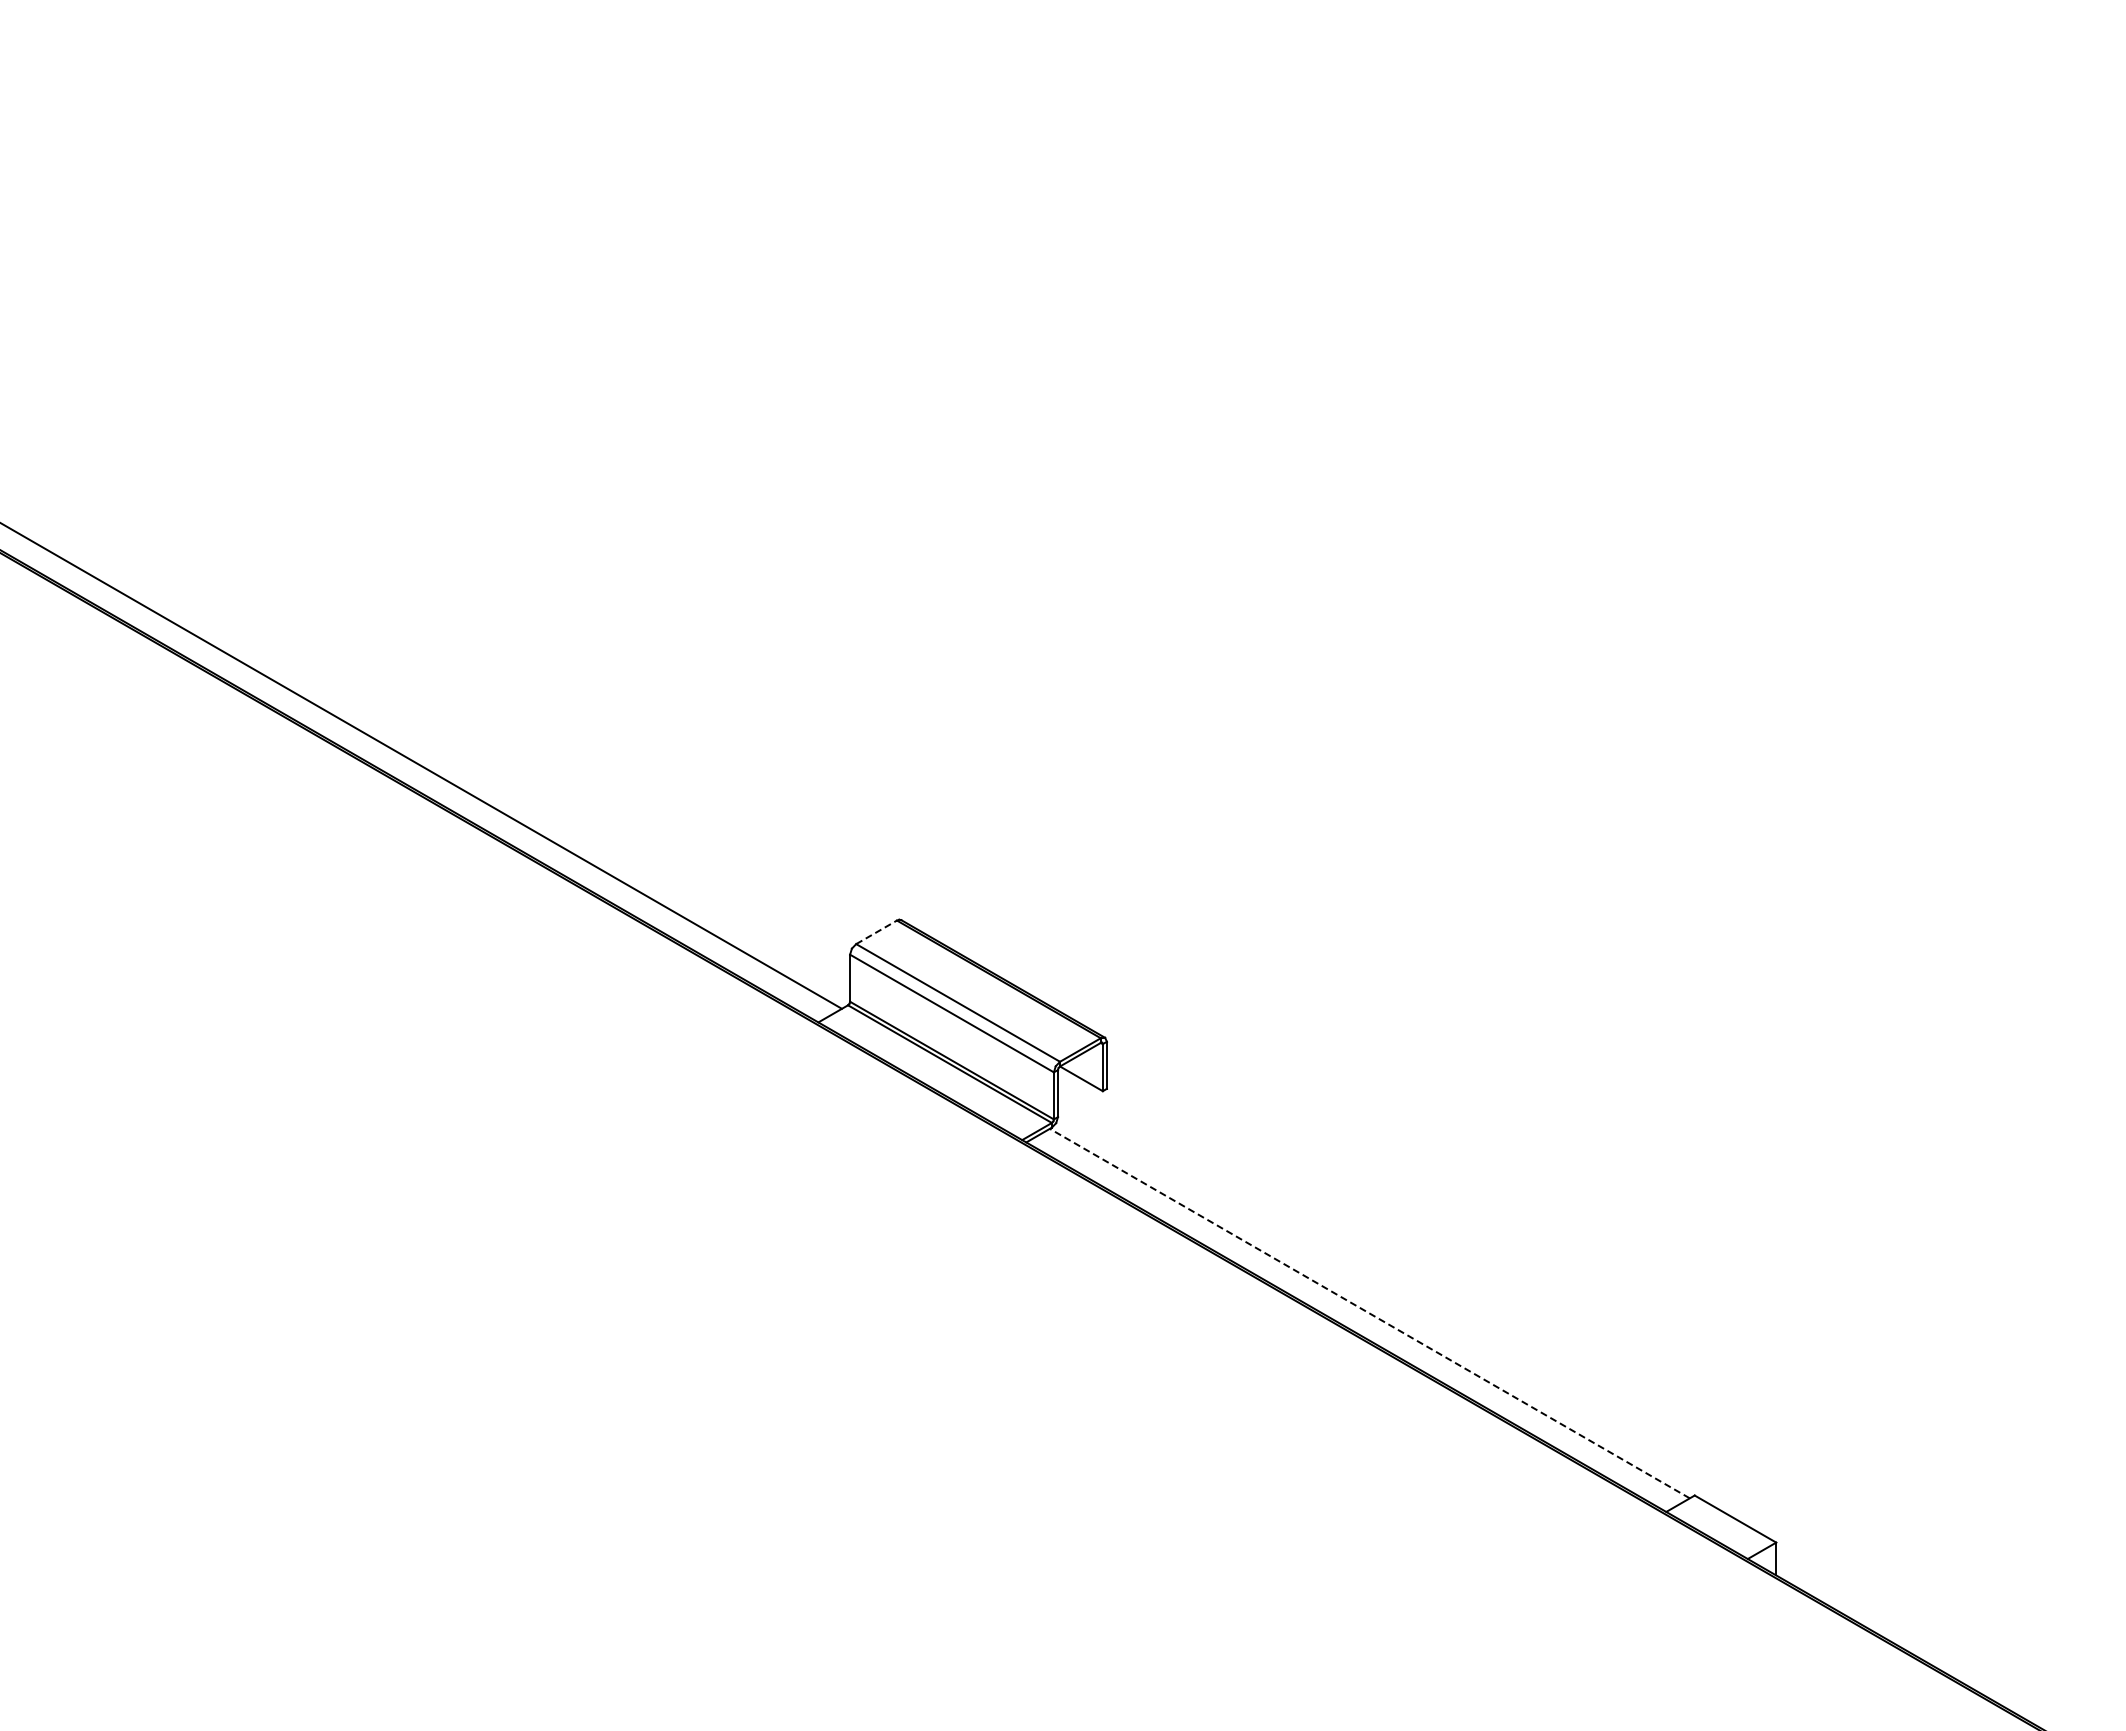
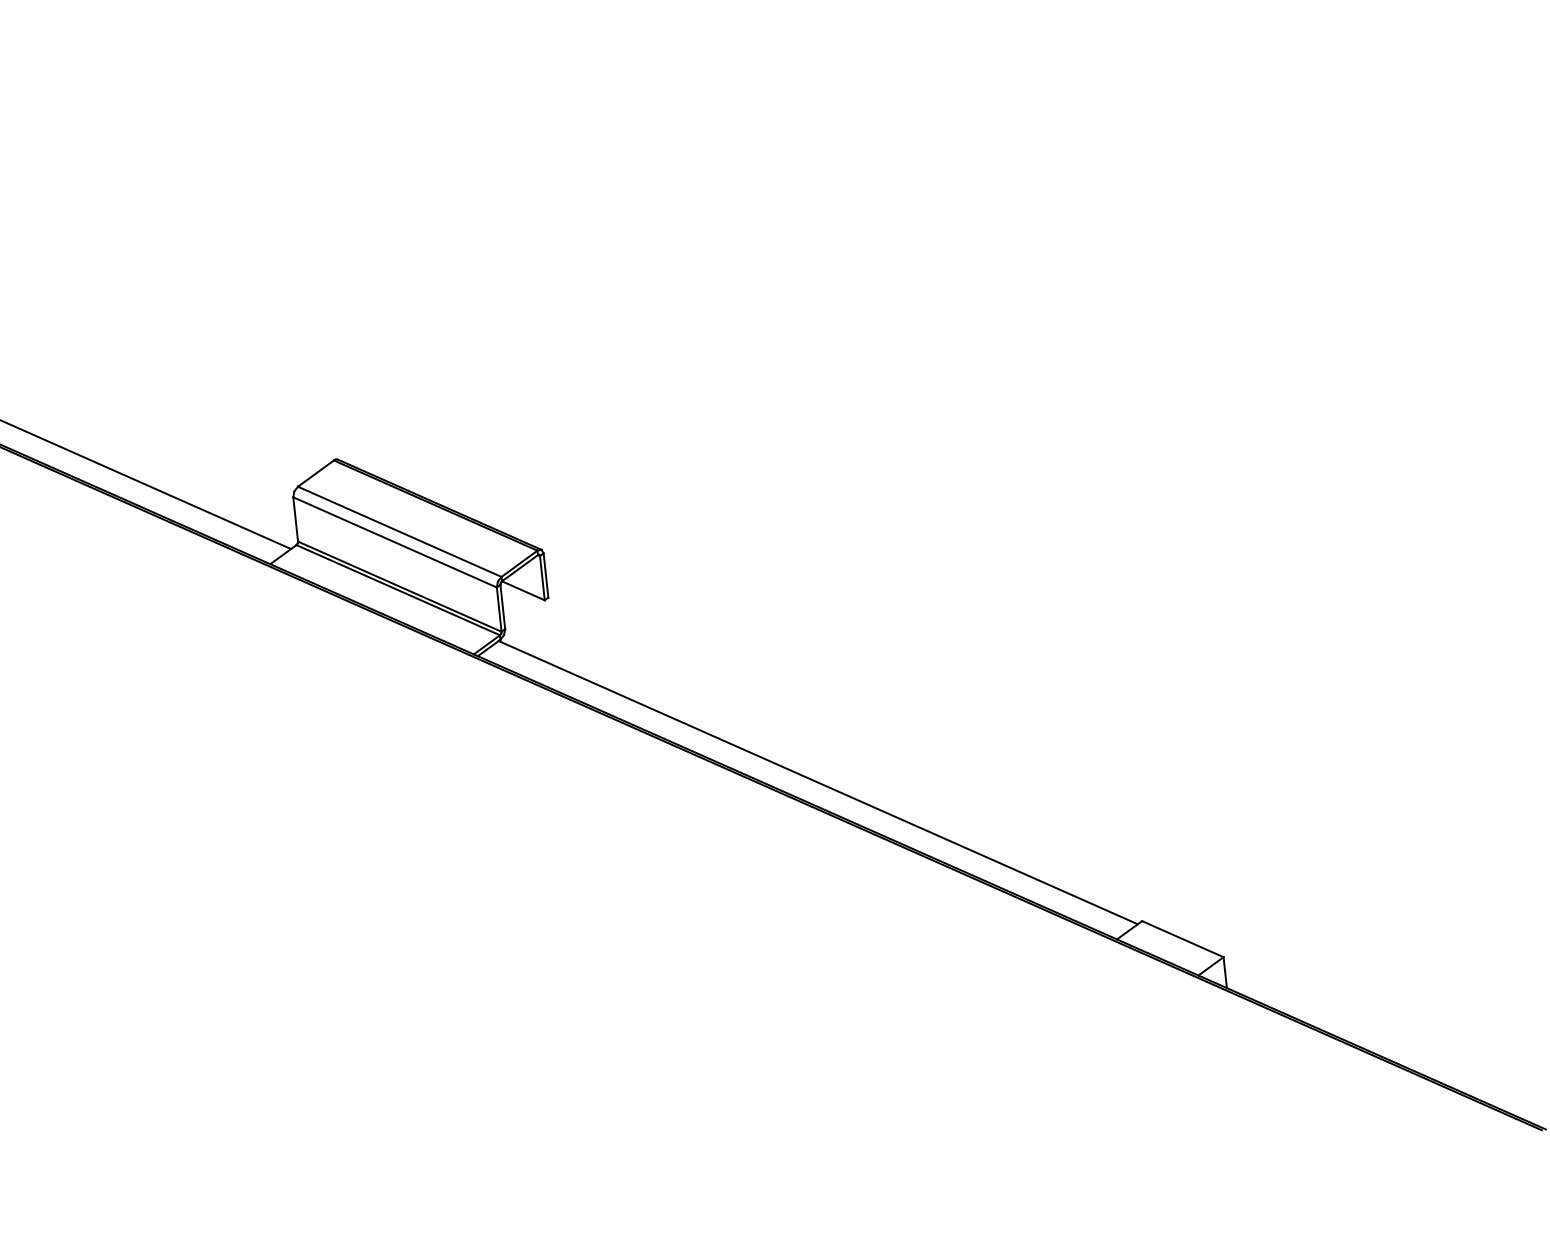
line: (876, 932) -> (315, 473), dashed -> solid
line: (1369, 1313) -> (817, 782), dashed -> solid

